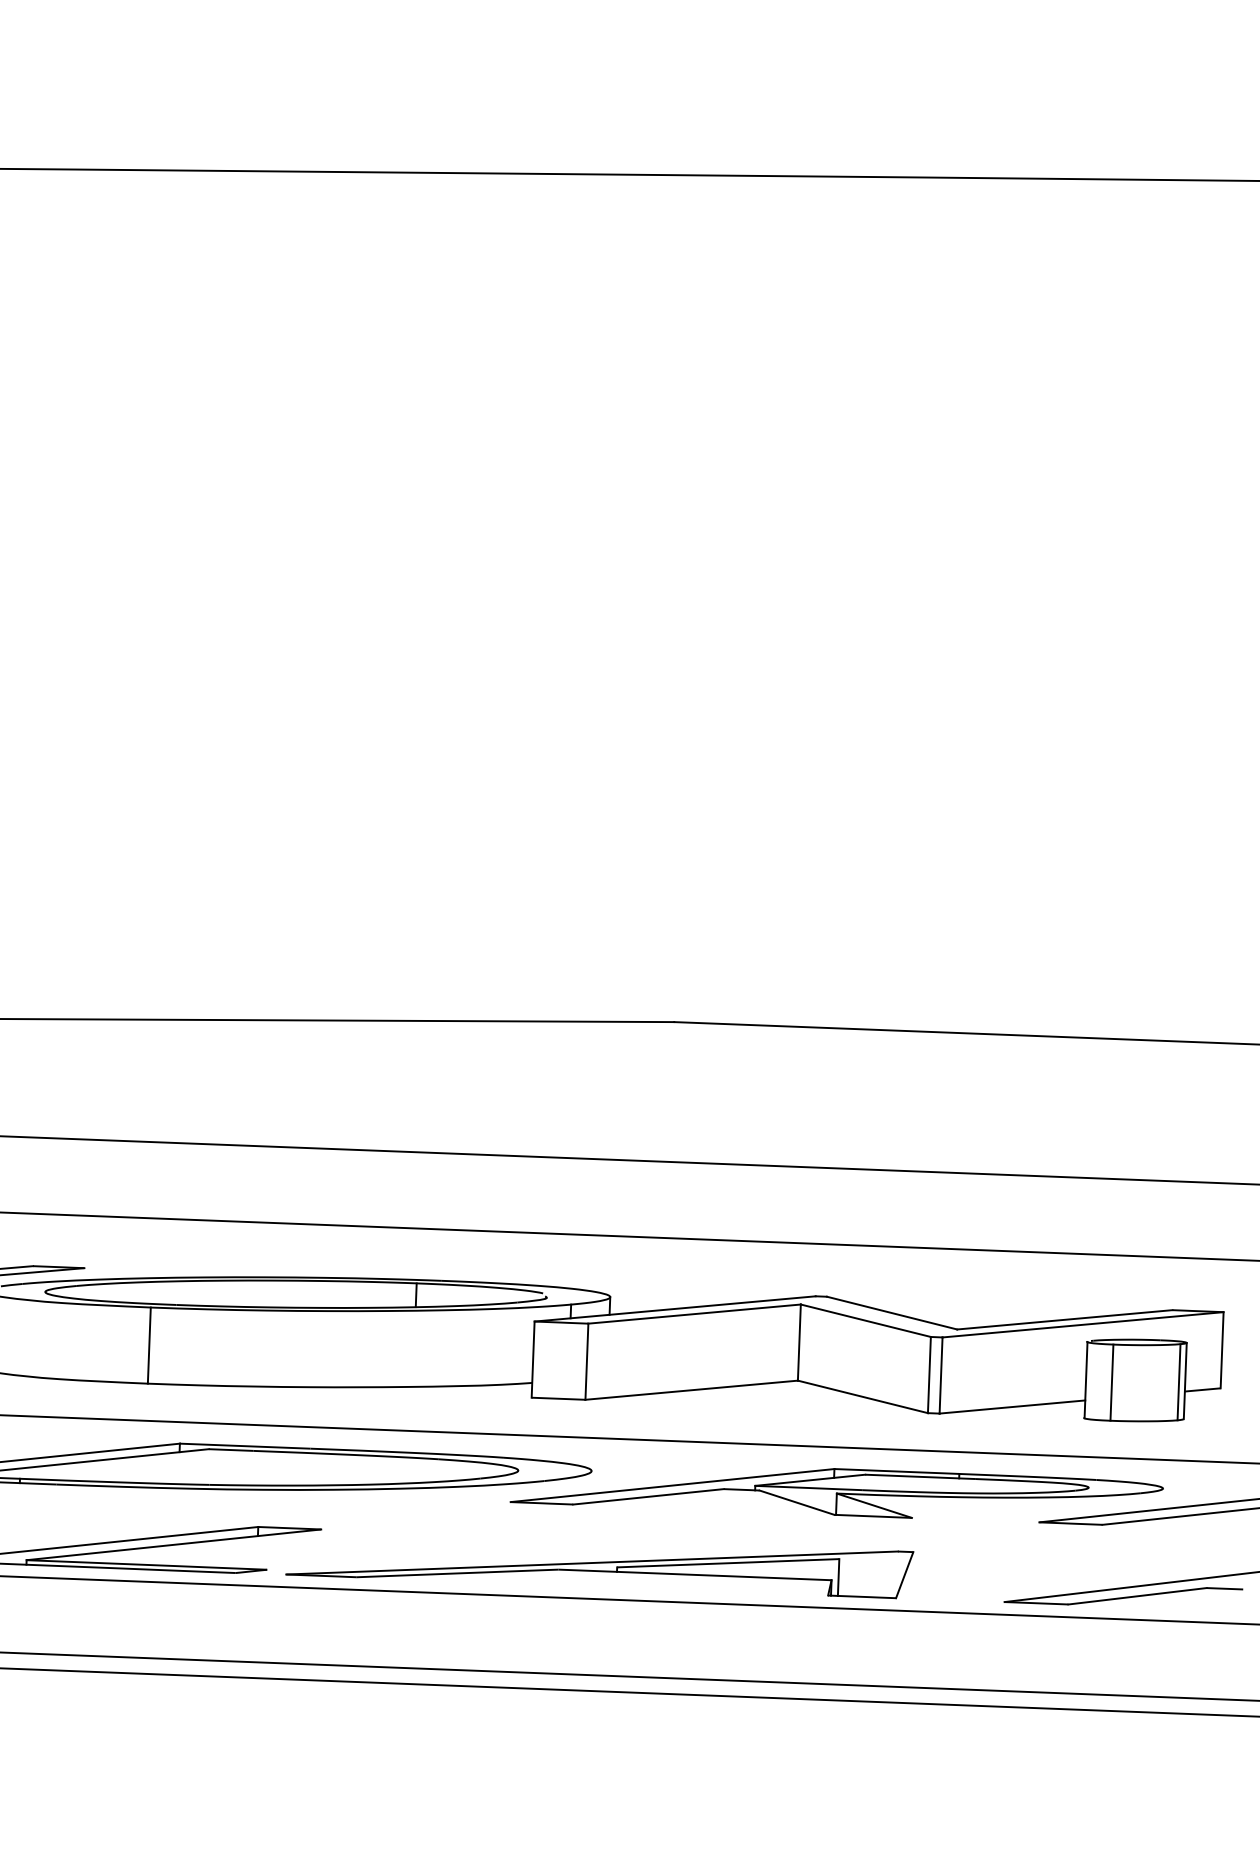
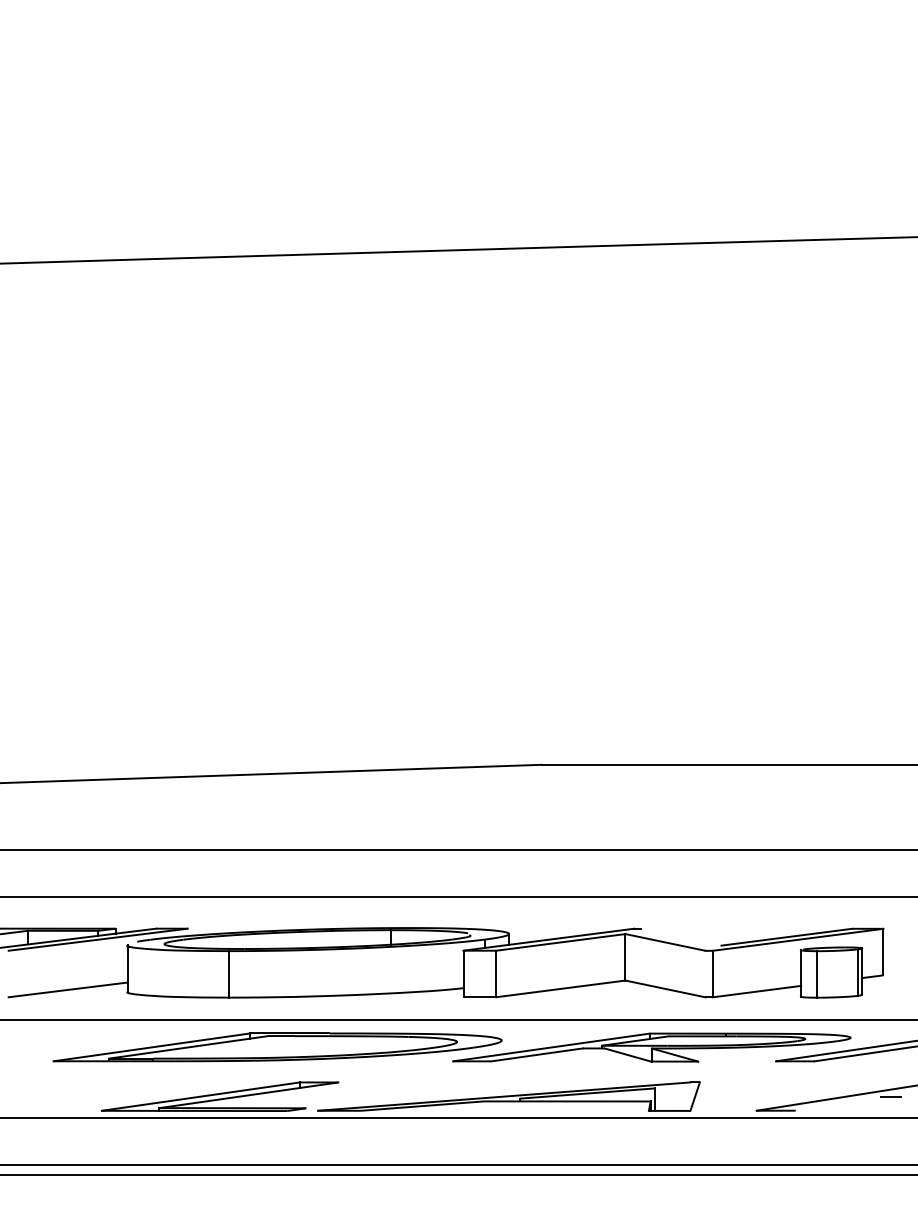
line: (892, 1312) -> (681, 936), removed
line: (929, 1374) -> (705, 973), removed
line: (1137, 1595) -> (837, 1103), removed

